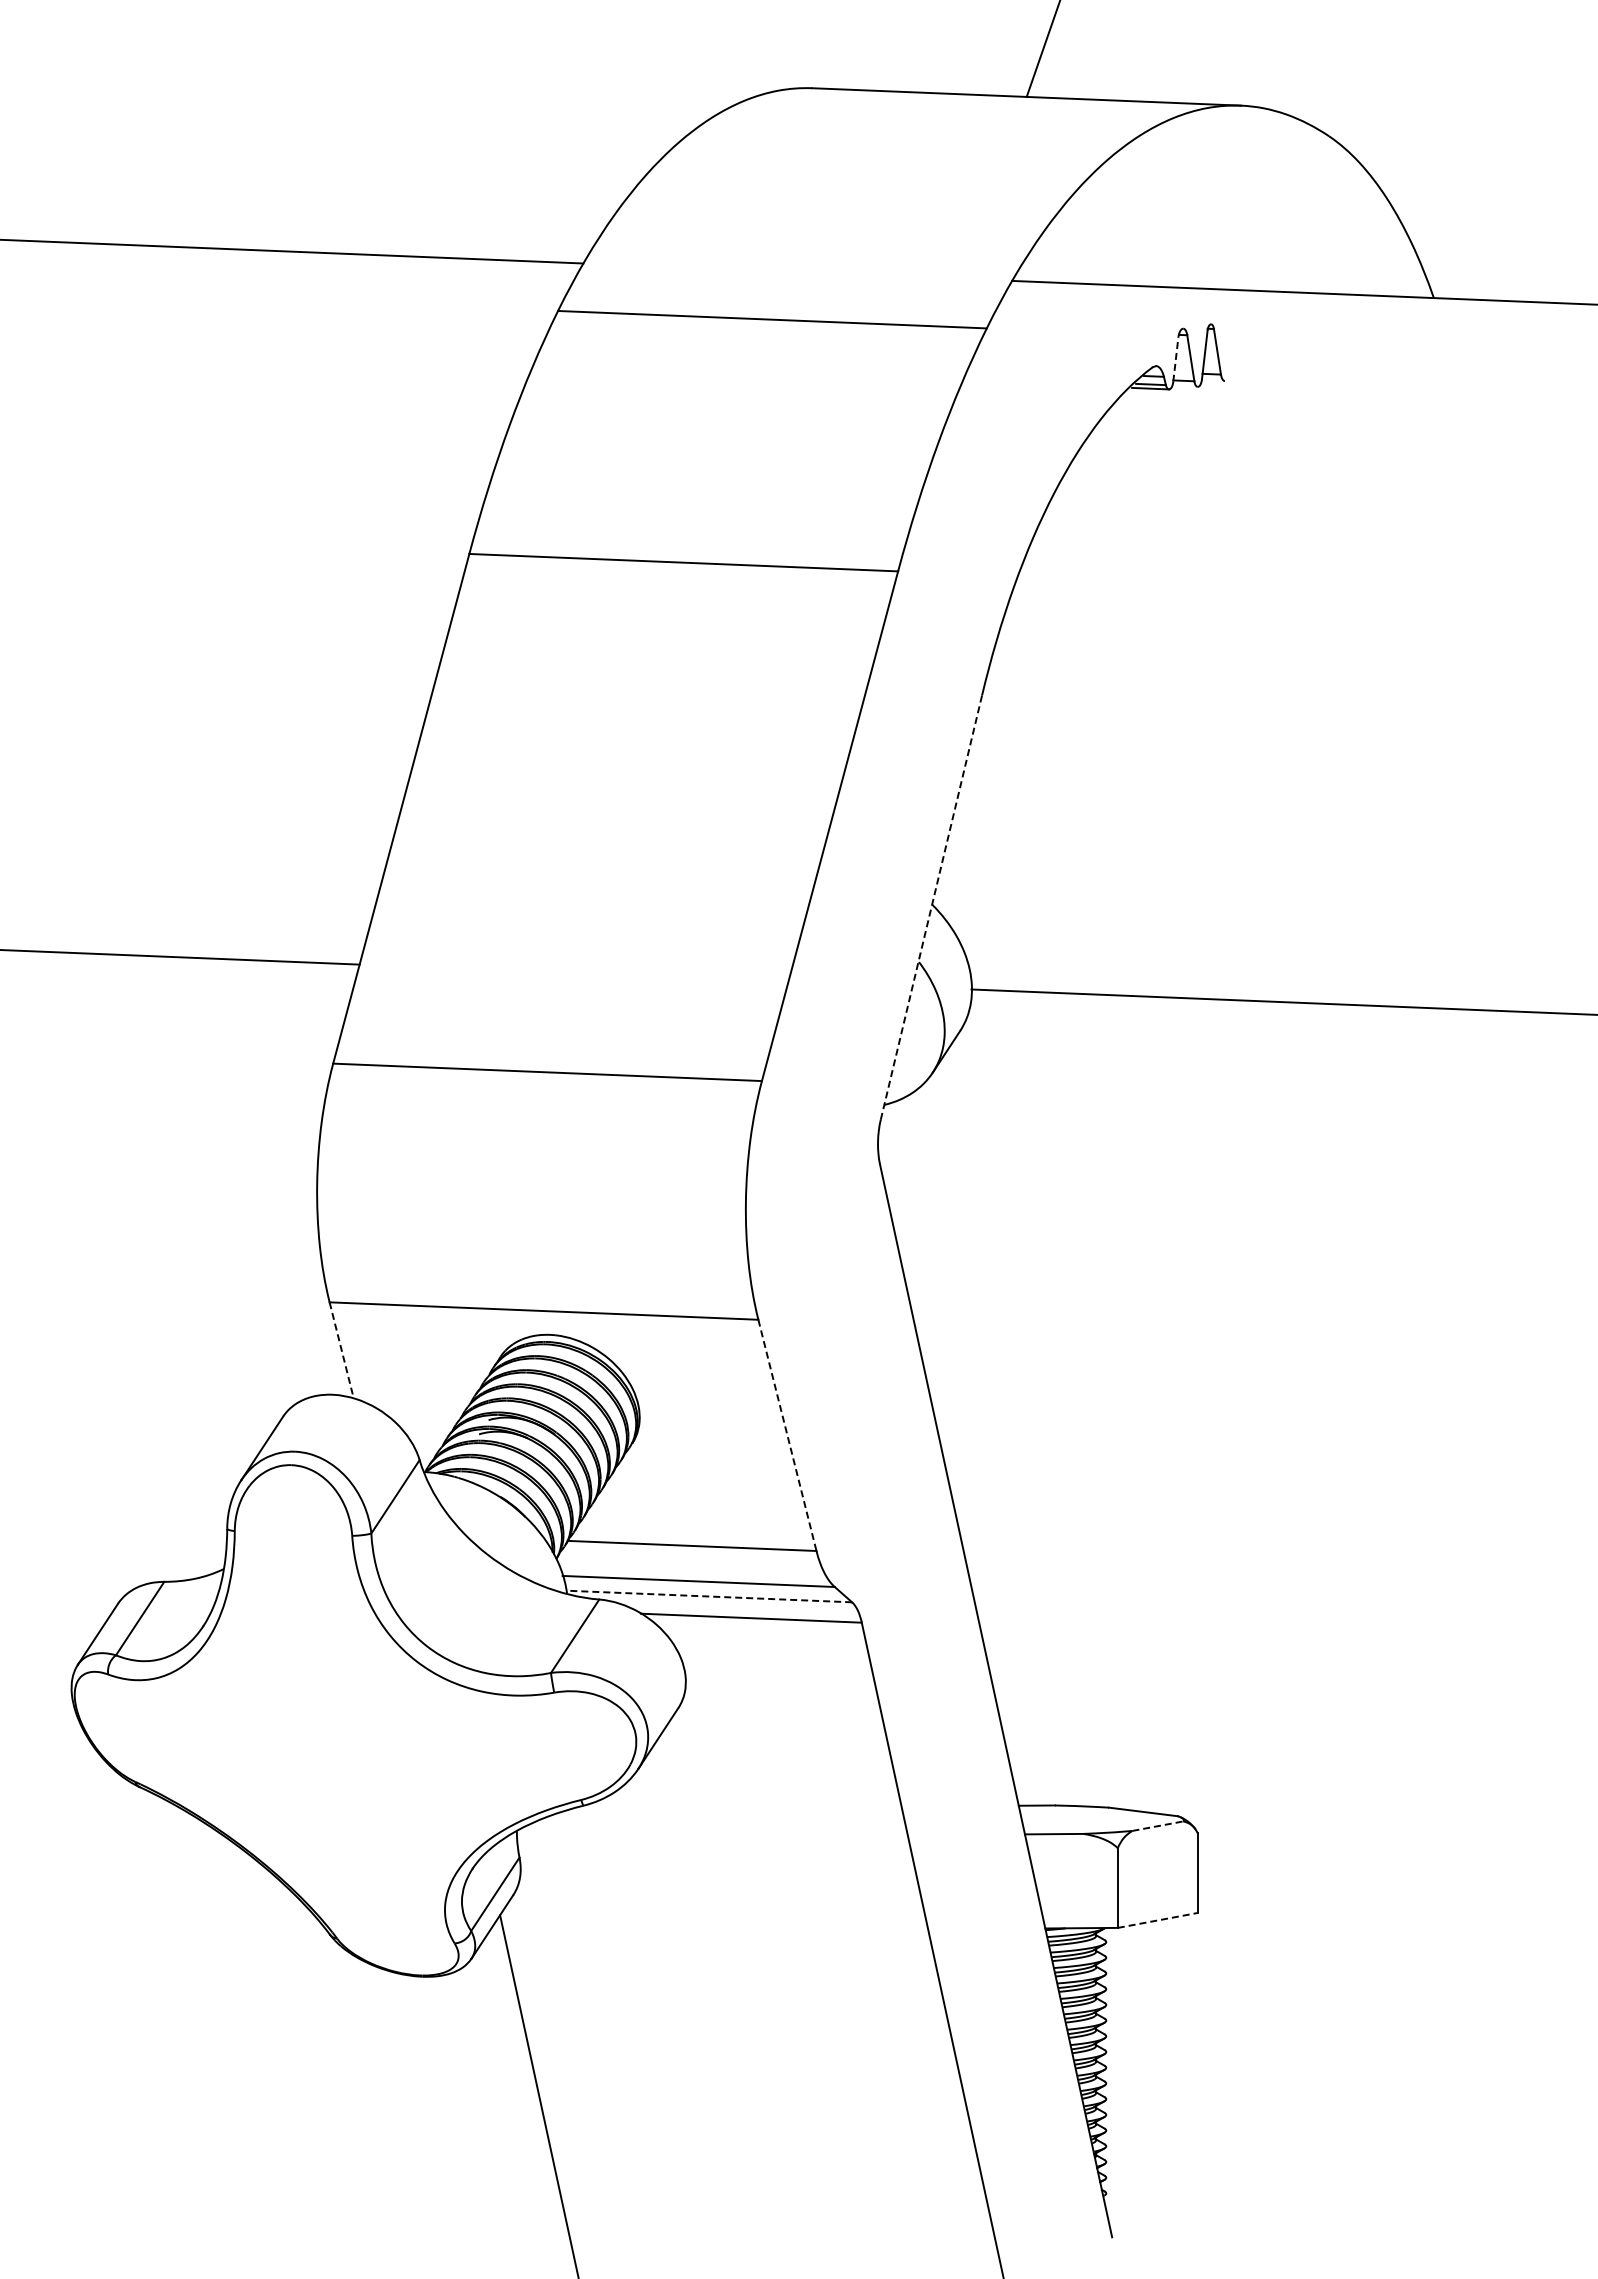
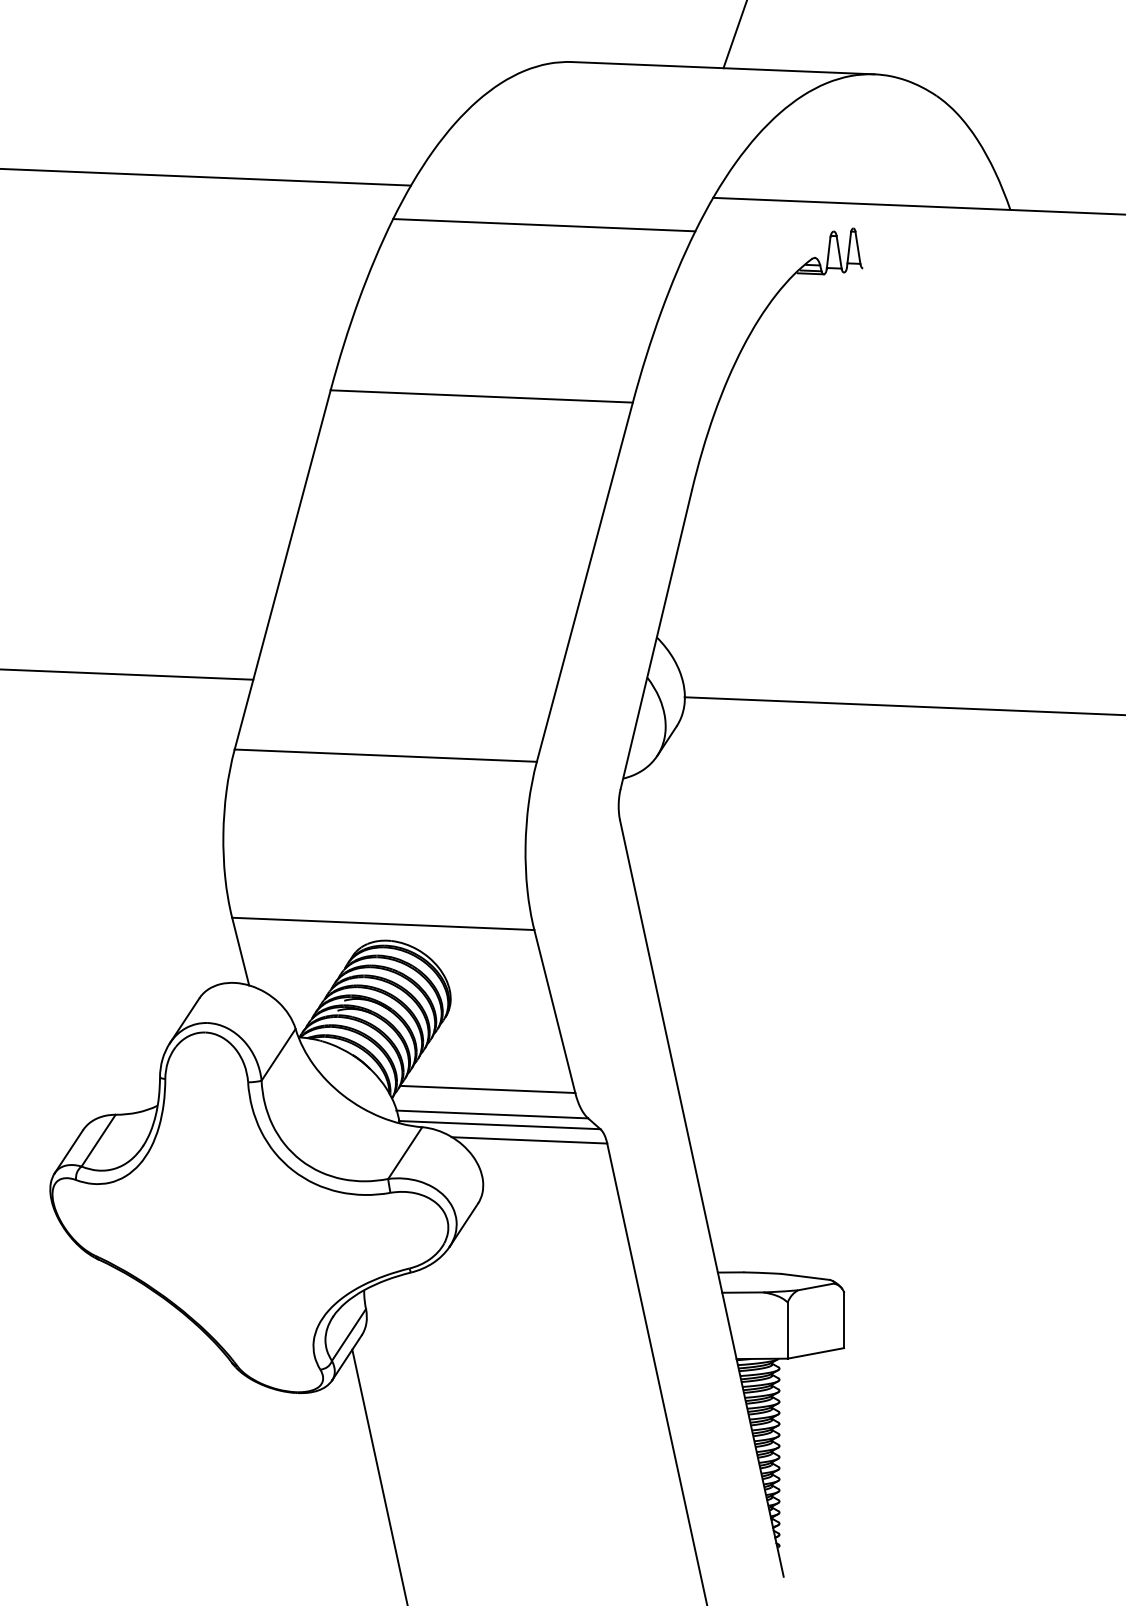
line: (1175, 359) -> (828, 253), dashed -> solid
line: (931, 907) -> (656, 639), dashed -> solid
line: (341, 1350) -> (240, 951), dashed -> solid
line: (787, 1435) -> (554, 1011), dashed -> solid
line: (708, 1596) -> (499, 1125), dashed -> solid
line: (1157, 1826) -> (815, 1287), dashed -> solid
line: (1157, 1920) -> (815, 1353), dashed -> solid

